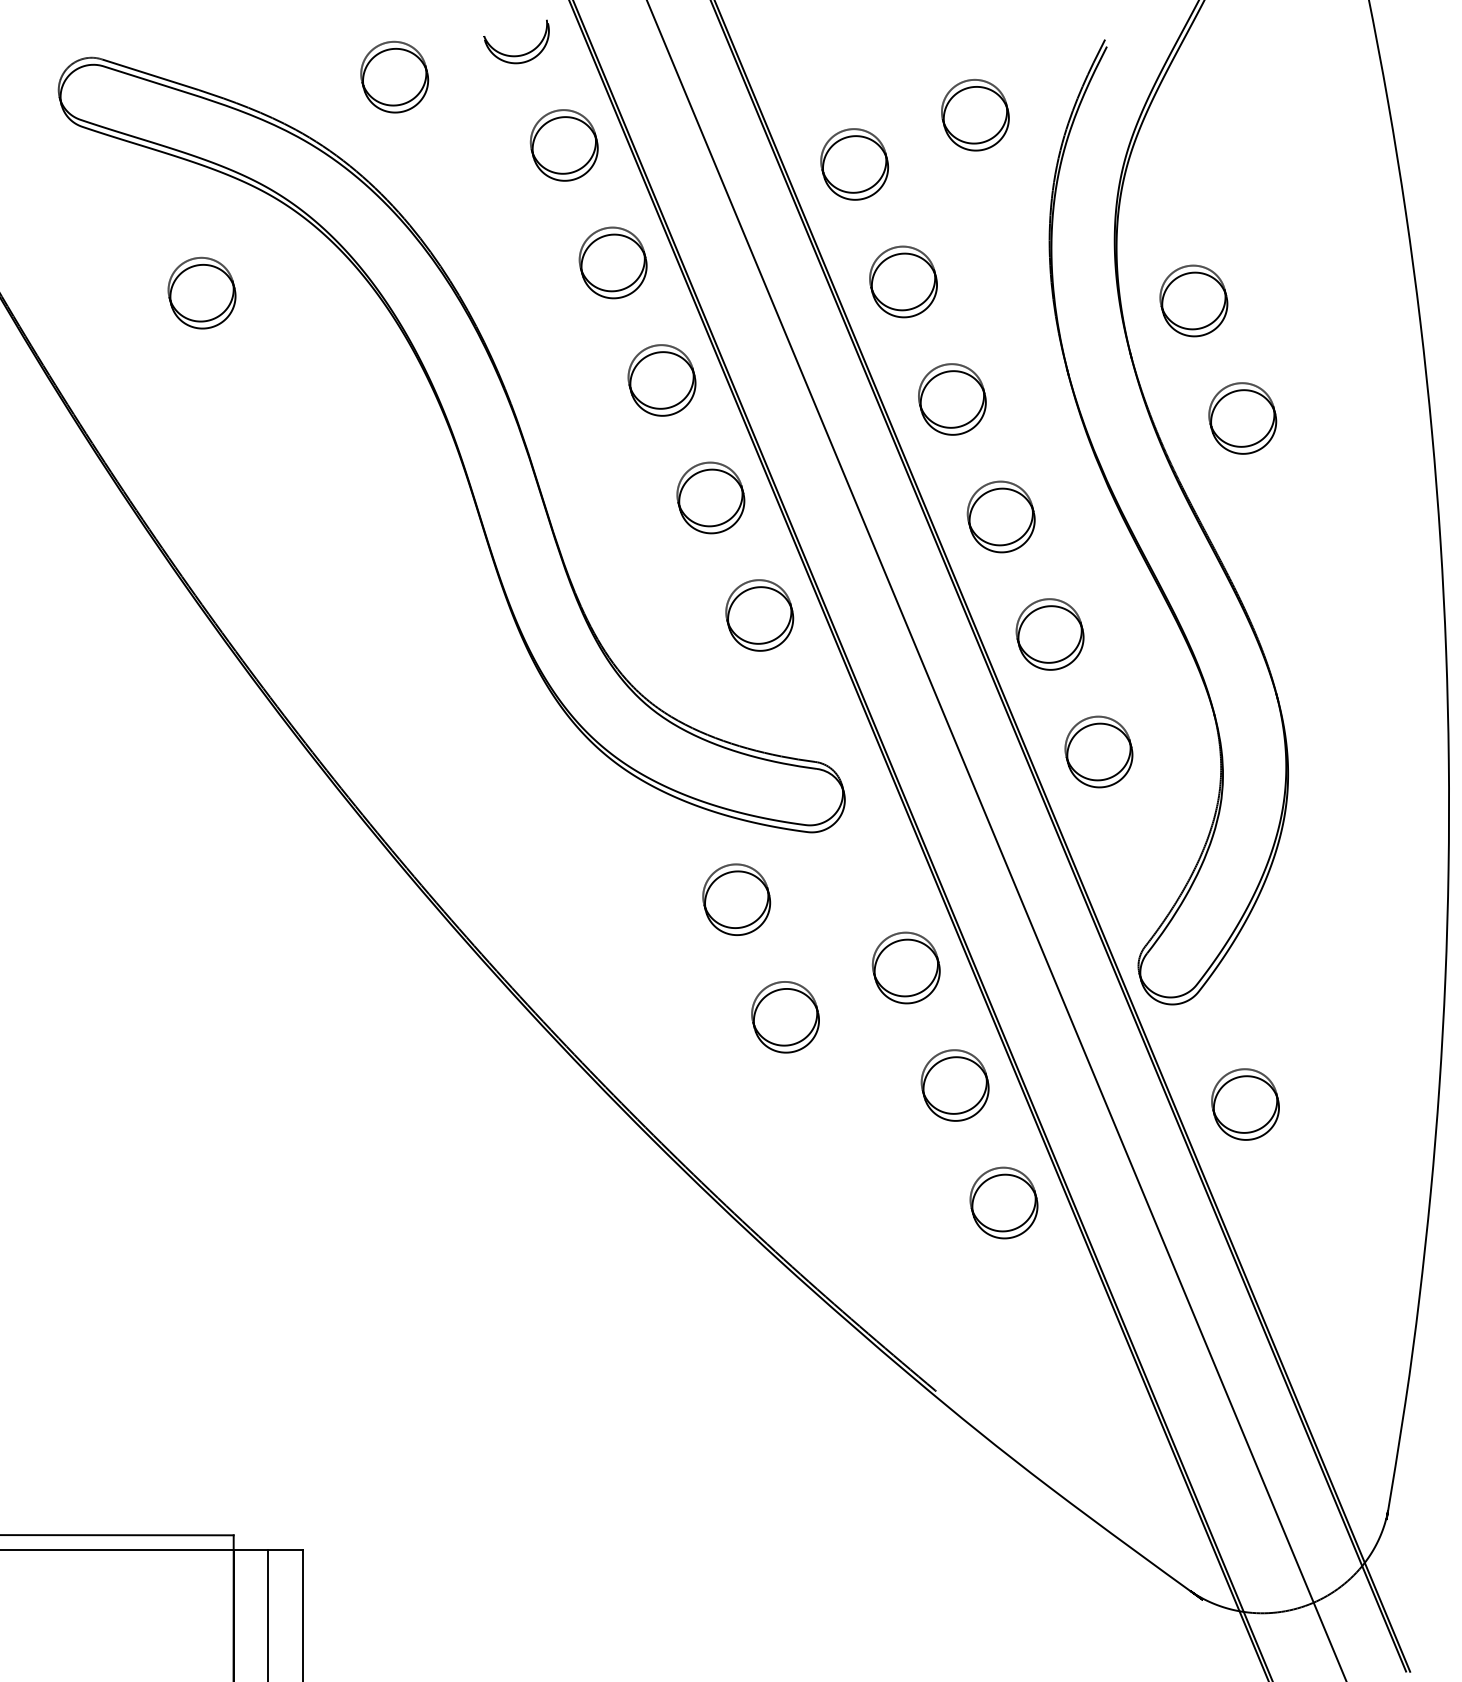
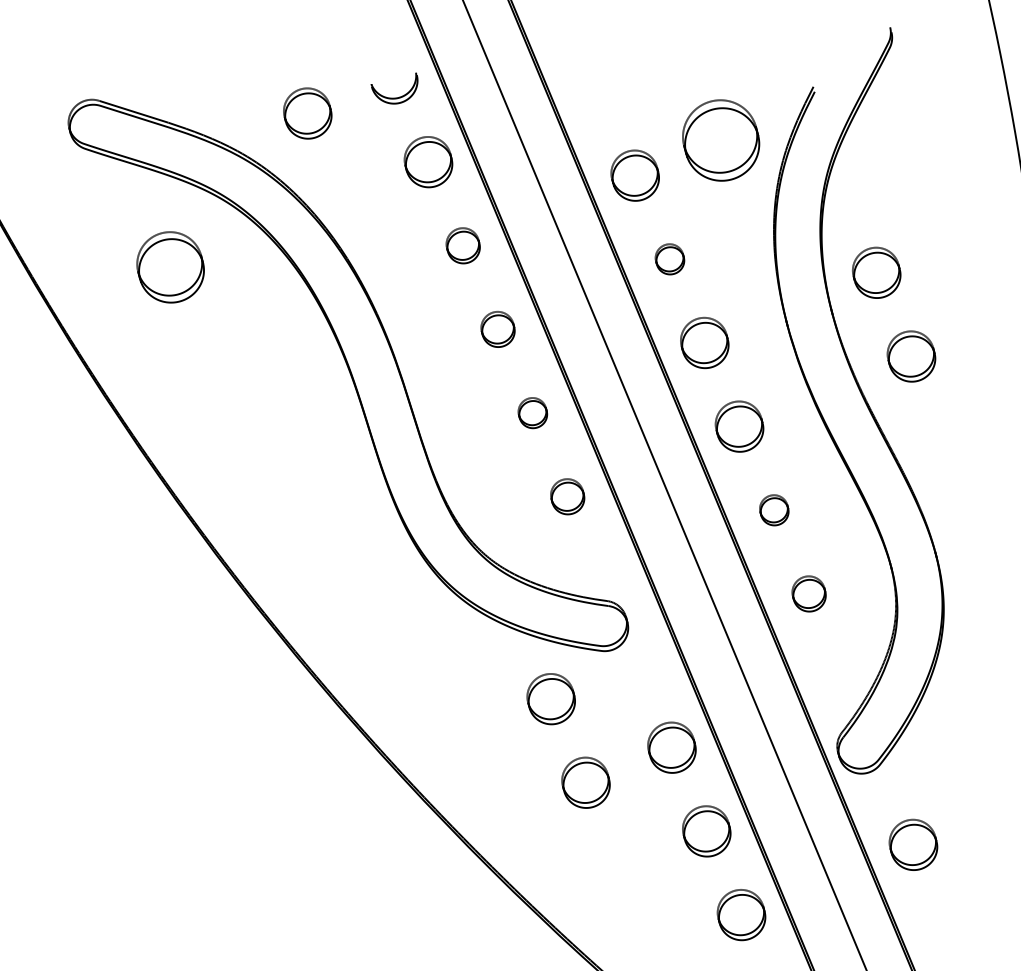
part: (975, 115) -> (721, 140), size x1.6
part: (612, 262) -> (462, 245), size x0.7
part: (903, 281) -> (669, 259), size x0.6
part: (201, 292) -> (170, 266), size x1.4
part: (661, 380) -> (497, 329), size x0.7
part: (710, 497) -> (532, 412), size x0.6
part: (759, 615) -> (567, 496), size x0.7
part: (1049, 634) -> (773, 510), size x0.6
part: (1098, 751) -> (808, 593), size x0.7

